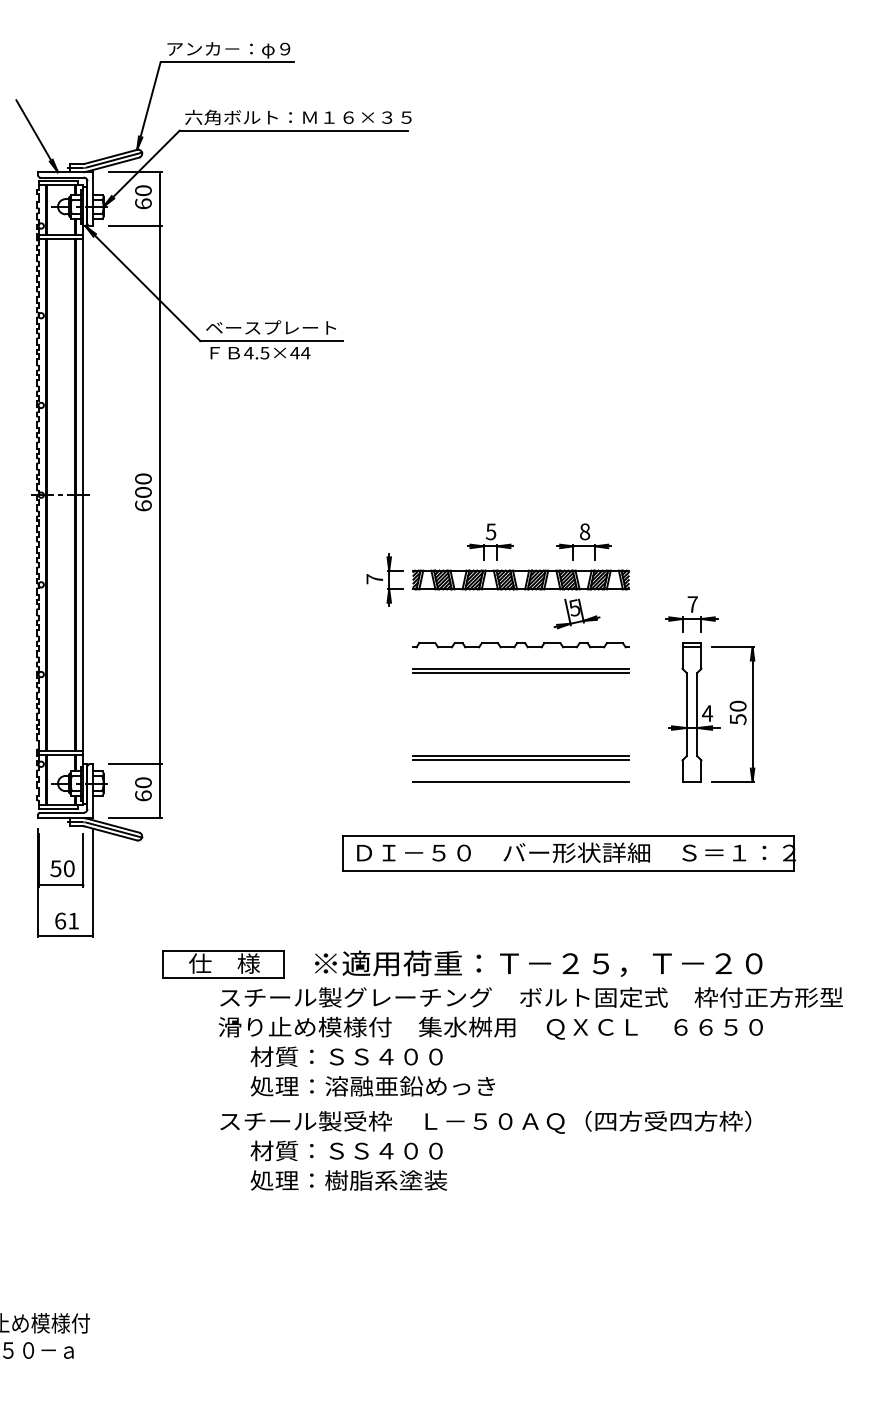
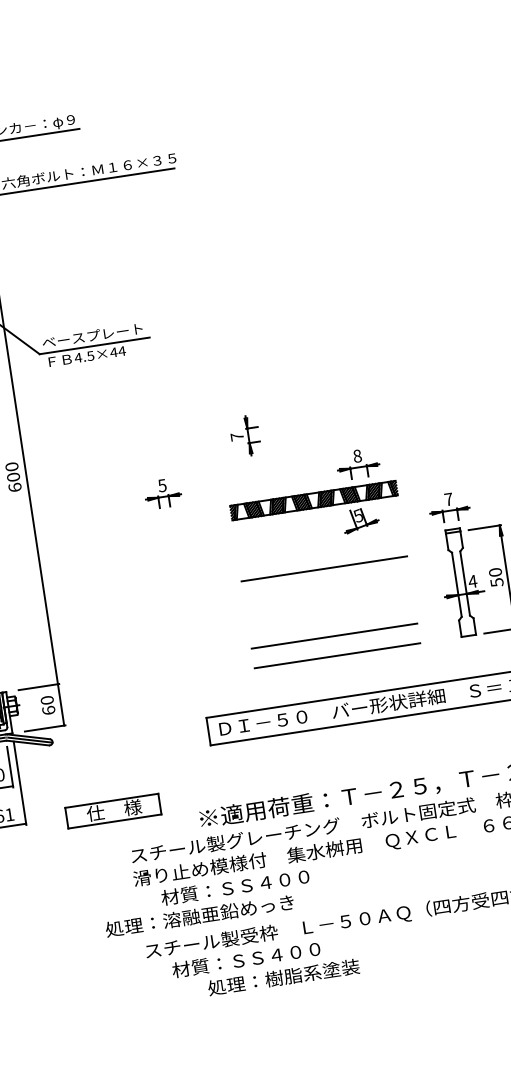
part: (490, 541) -> (163, 493), moved
part: (384, 579) -> (244, 435), moved
part: (520, 645) -> (321, 551), removed
line: (520, 672) -> (324, 571), removed
line: (520, 760) -> (334, 639), removed
part: (223, 964) -> (113, 811), moved
text: (372, 1086) -> (199, 916), moved
text: (348, 1180) -> (283, 977), moved

